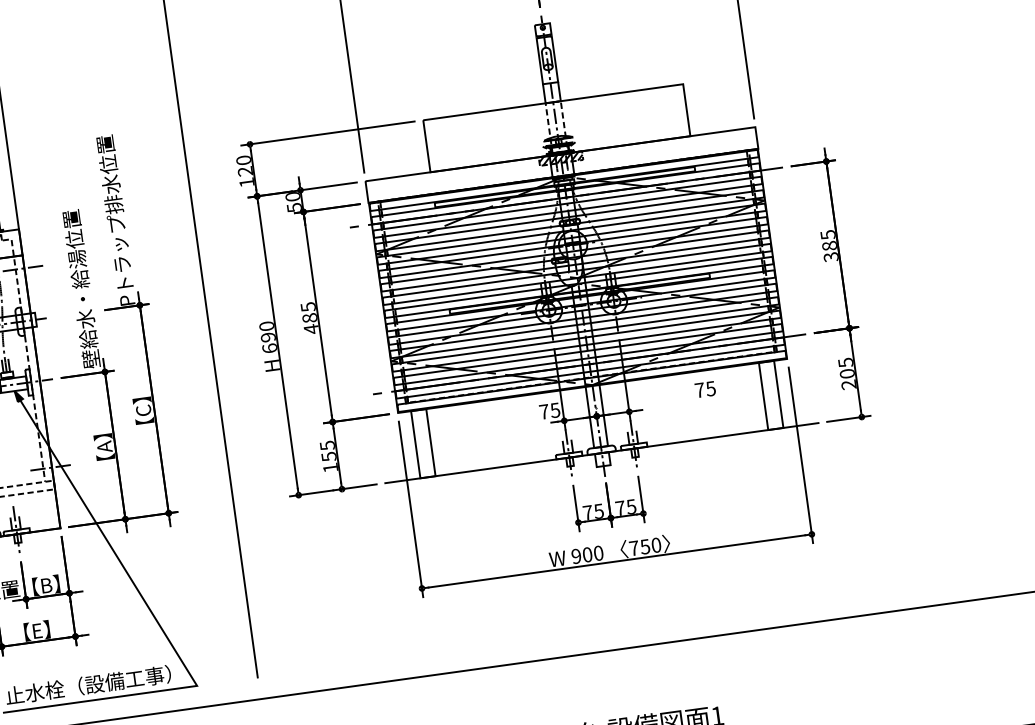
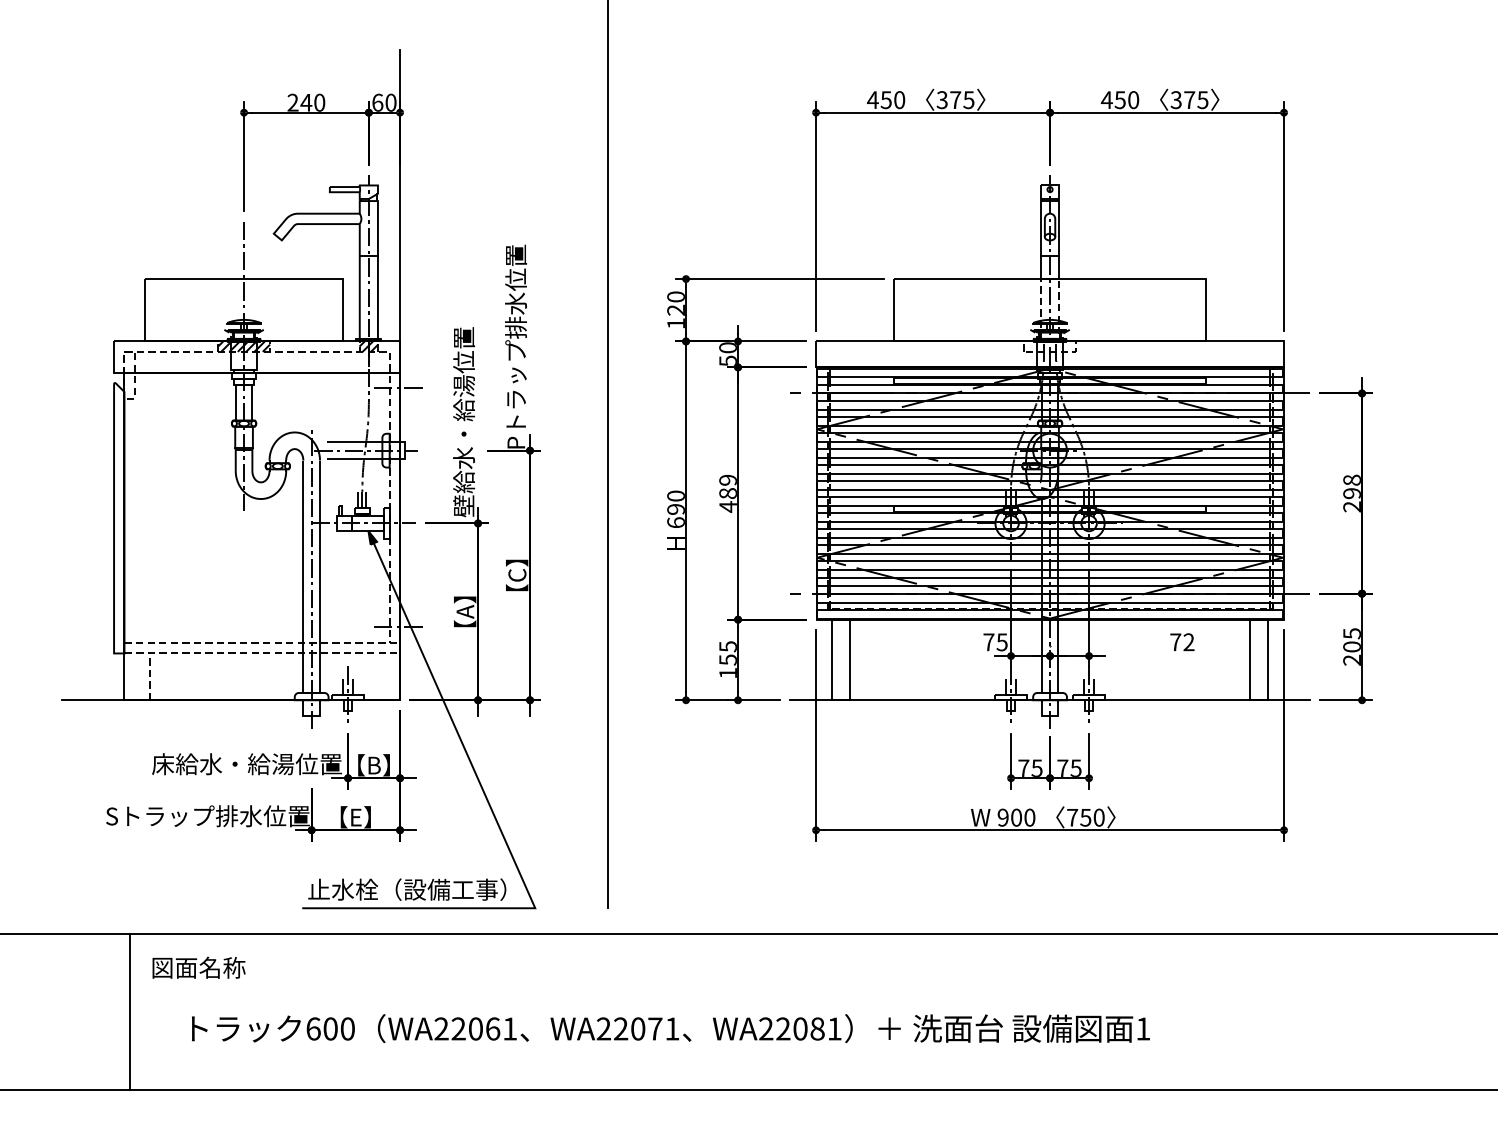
hatch: (561, 158) -> (1050, 346), removed
text: (829, 246) -> (1351, 493), 385 -> 298
text: (307, 306) -> (727, 479), 485 -> 489
text: (710, 389) -> (1188, 642), 75 -> 72

